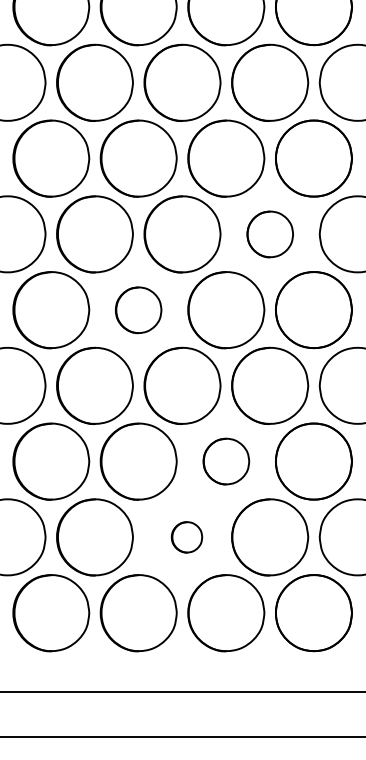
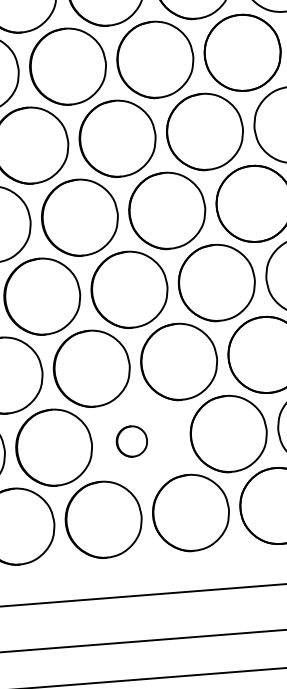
part: (270, 234) -> (205, 131), size x1.67
part: (138, 310) -> (79, 218), size x1.67
part: (226, 461) -> (179, 361), size x1.67
part: (186, 537) -> (131, 441), moved

